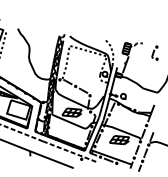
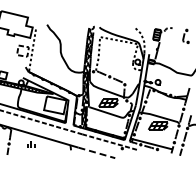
line: (56, 161) -> (97, 153), solid -> dashed

